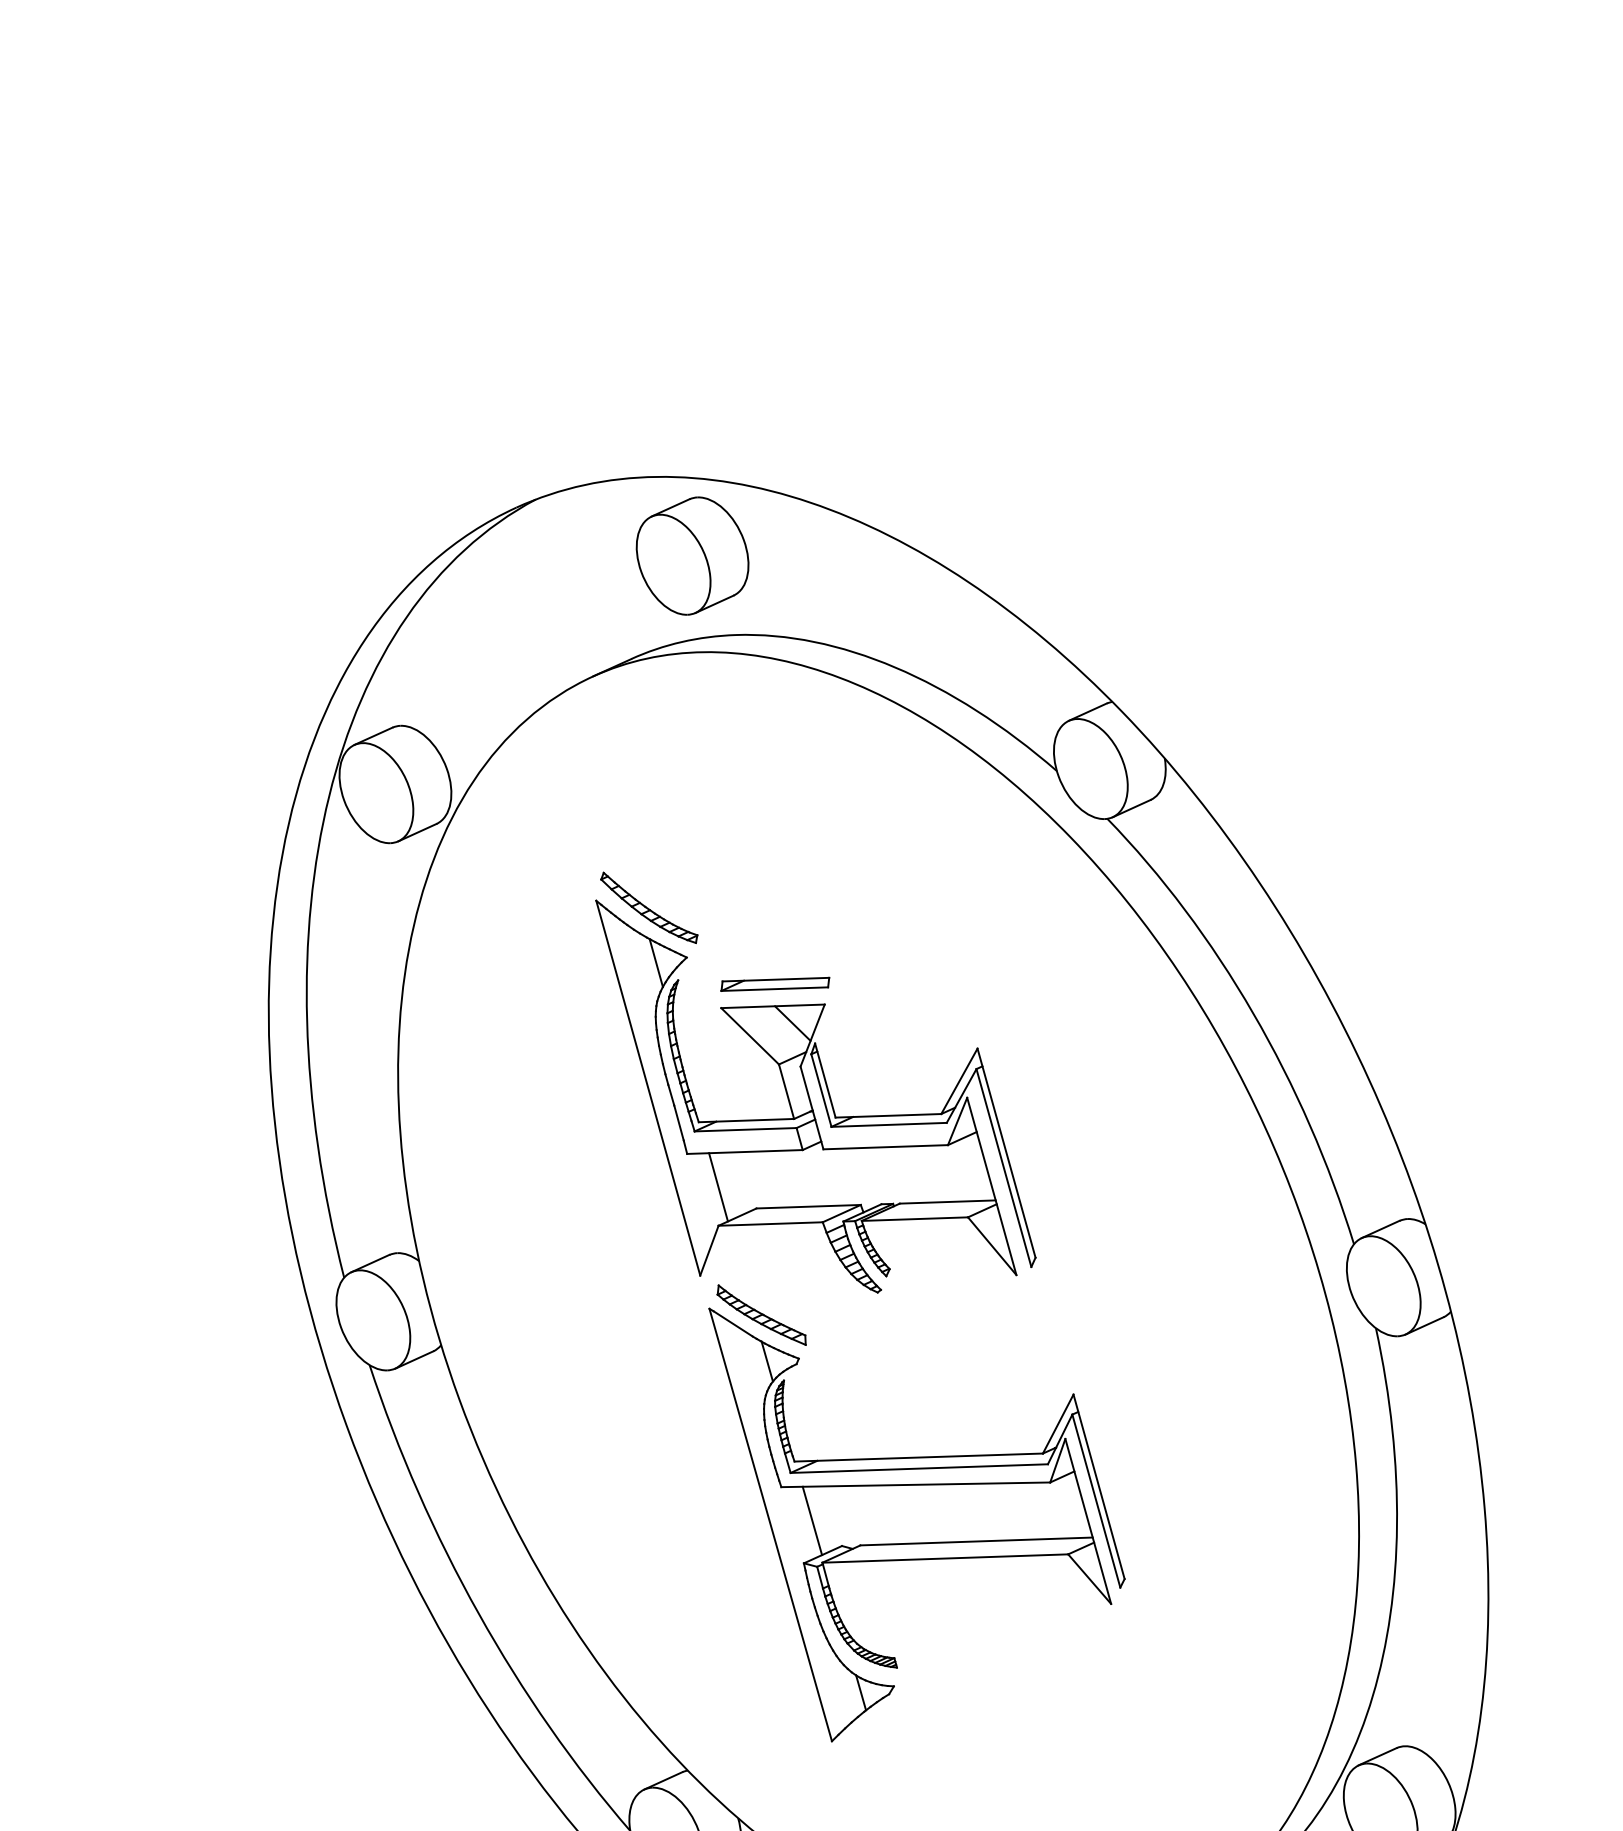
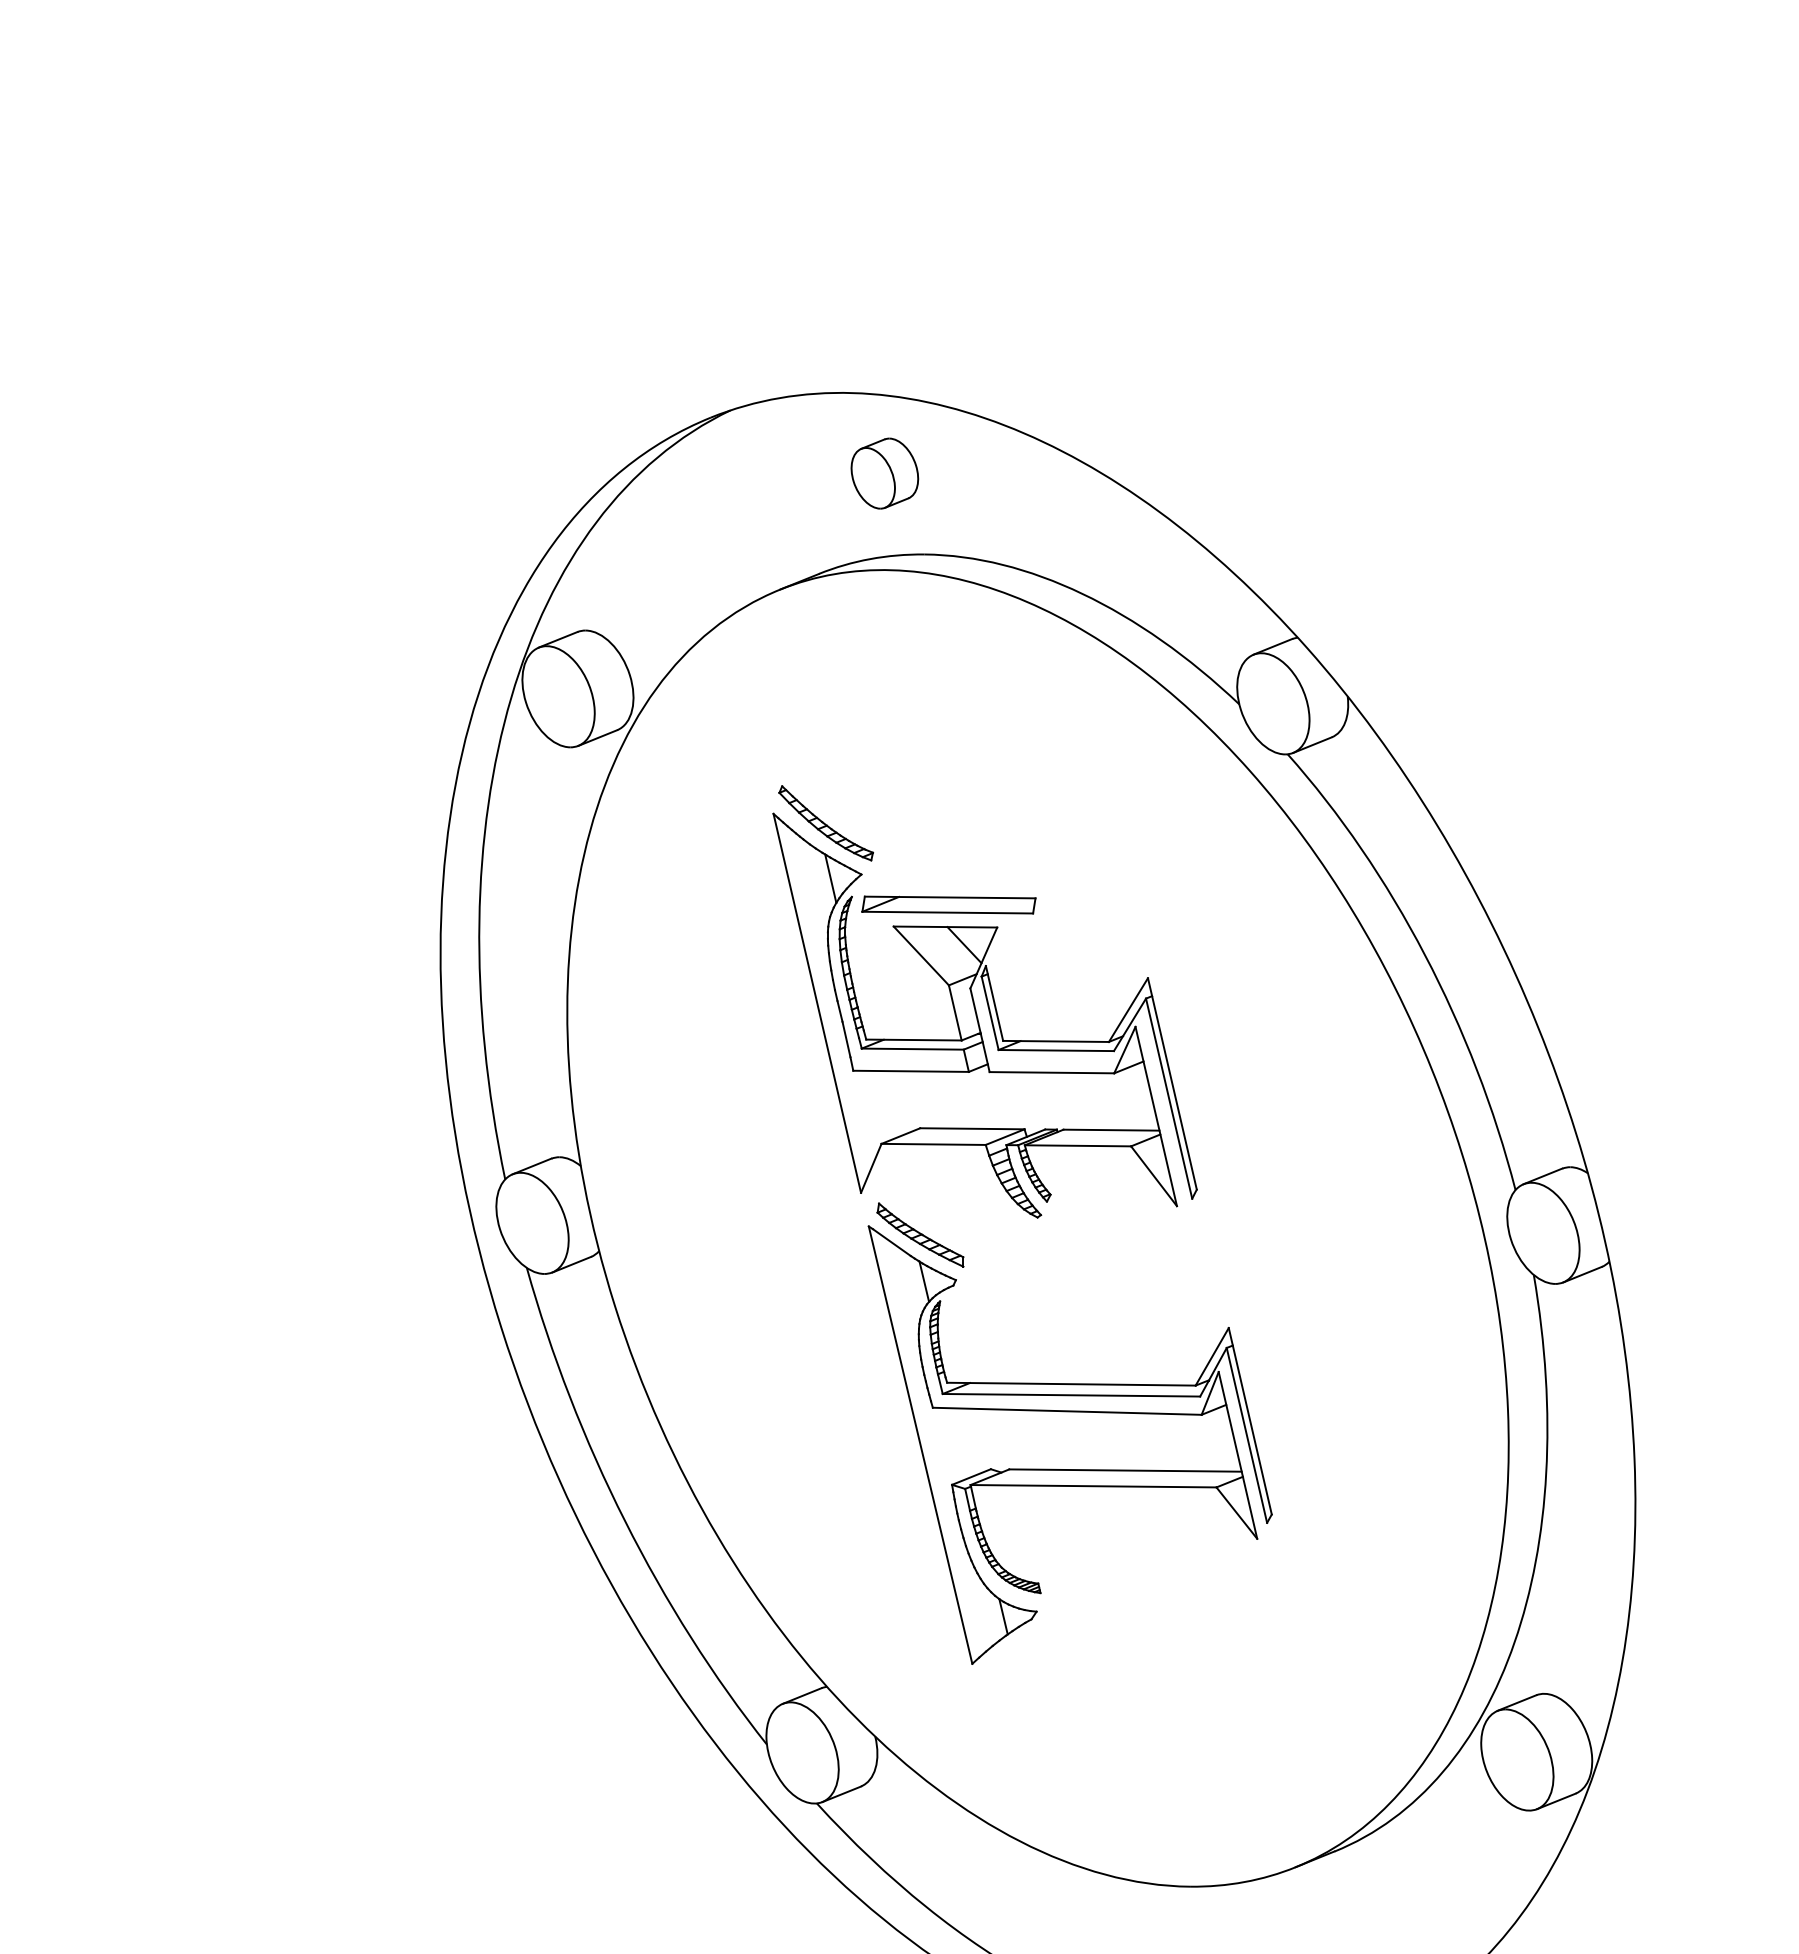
part: (692, 555) -> (884, 473), size x0.6
part: (775, 984) -> (948, 905), size x1.6
line: (718, 1187) -> (883, 1105), removed
line: (812, 1520) -> (962, 1442), removed

